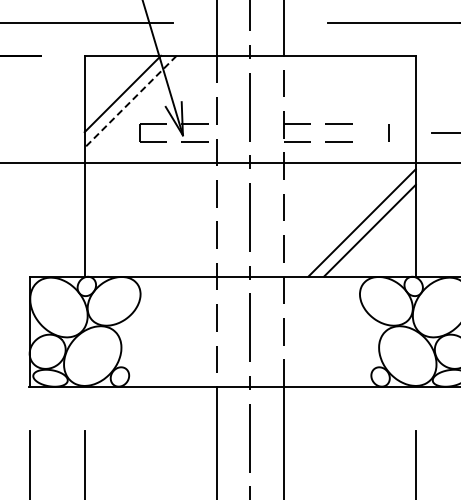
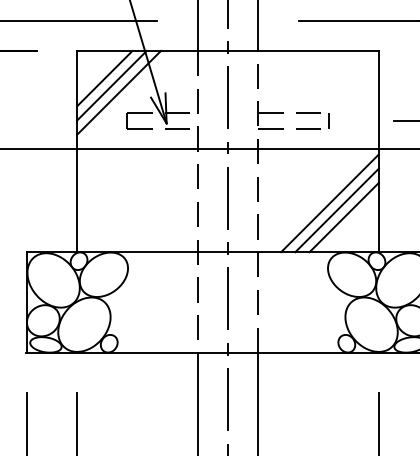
line: (114, 85) -> (104, 78), added
line: (130, 102) -> (118, 93), dashed -> solid
line: (388, 132) -> (328, 120), moved
line: (377, 238) -> (343, 217), added

